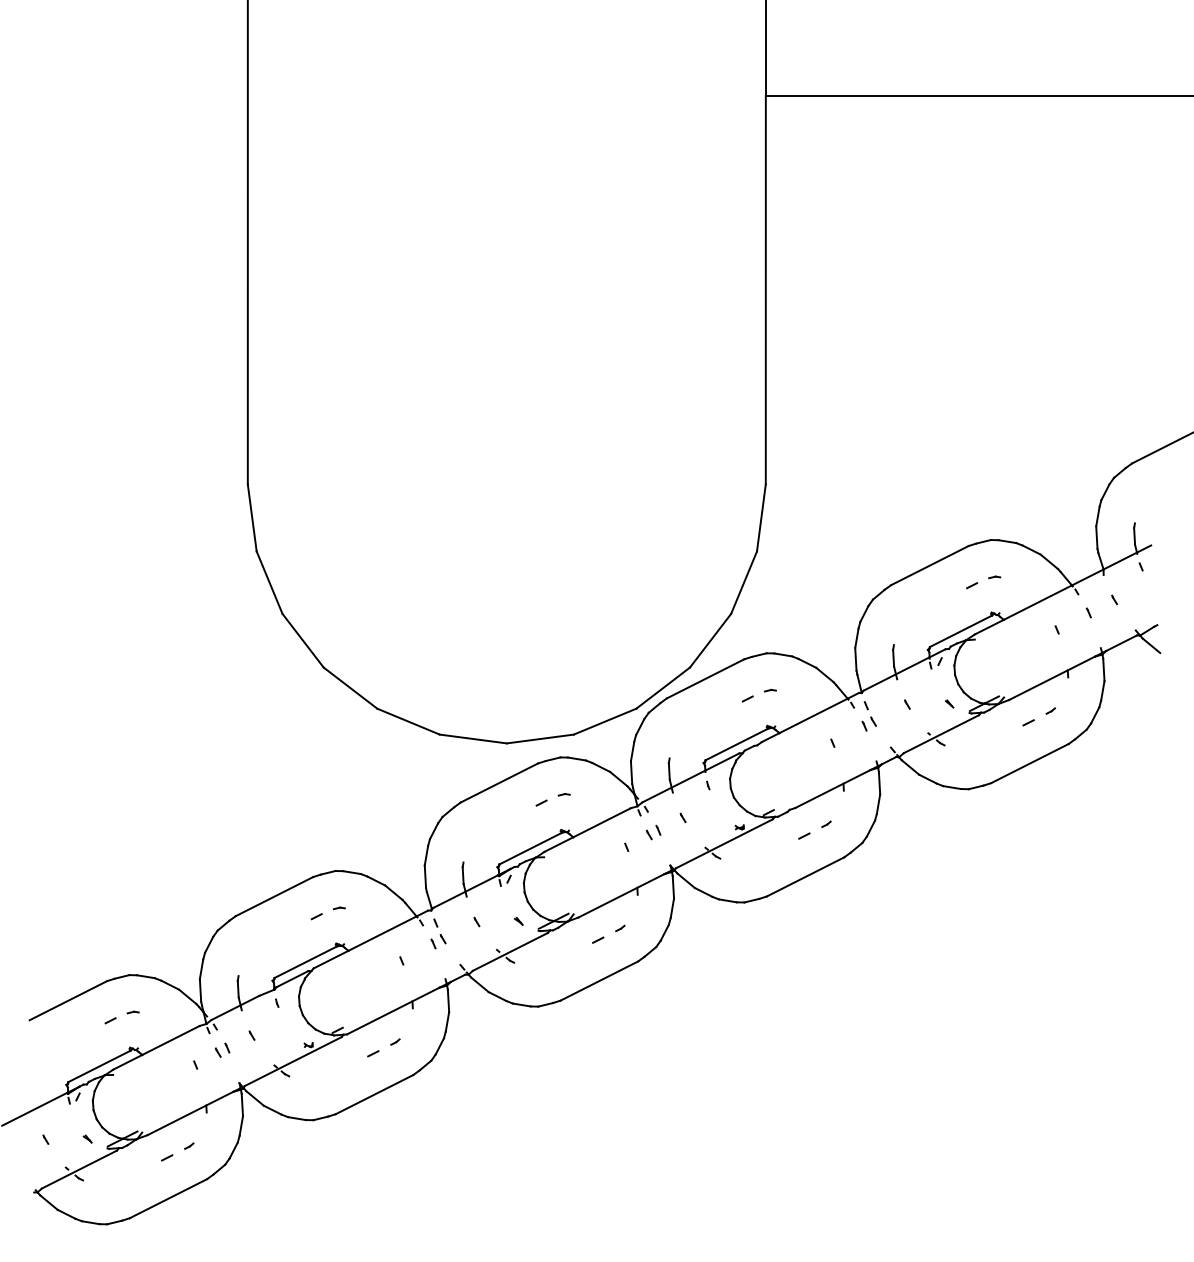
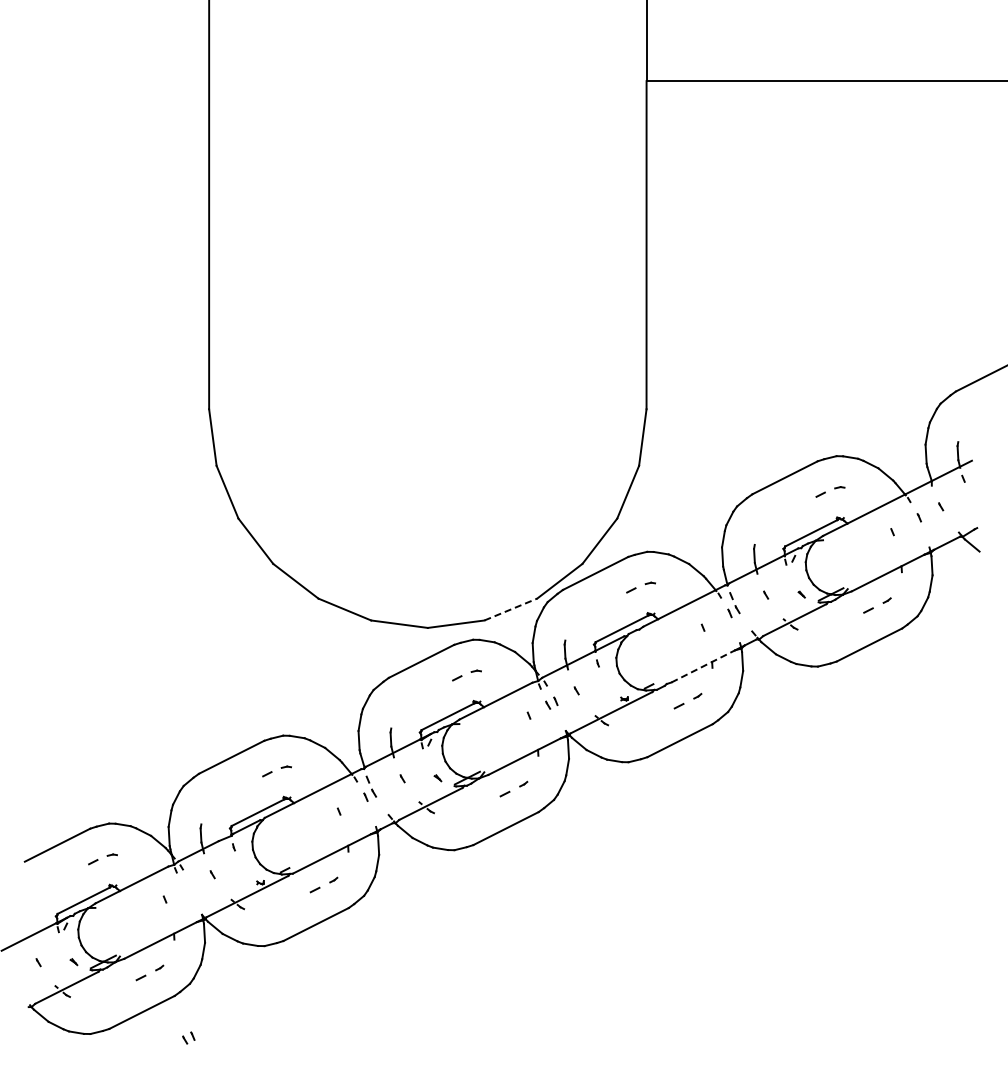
line: (604, 721) -> (510, 609), solid -> dashed
line: (833, 789) -> (703, 666), solid -> dashed
part: (222, 1049) -> (188, 1037), moved

